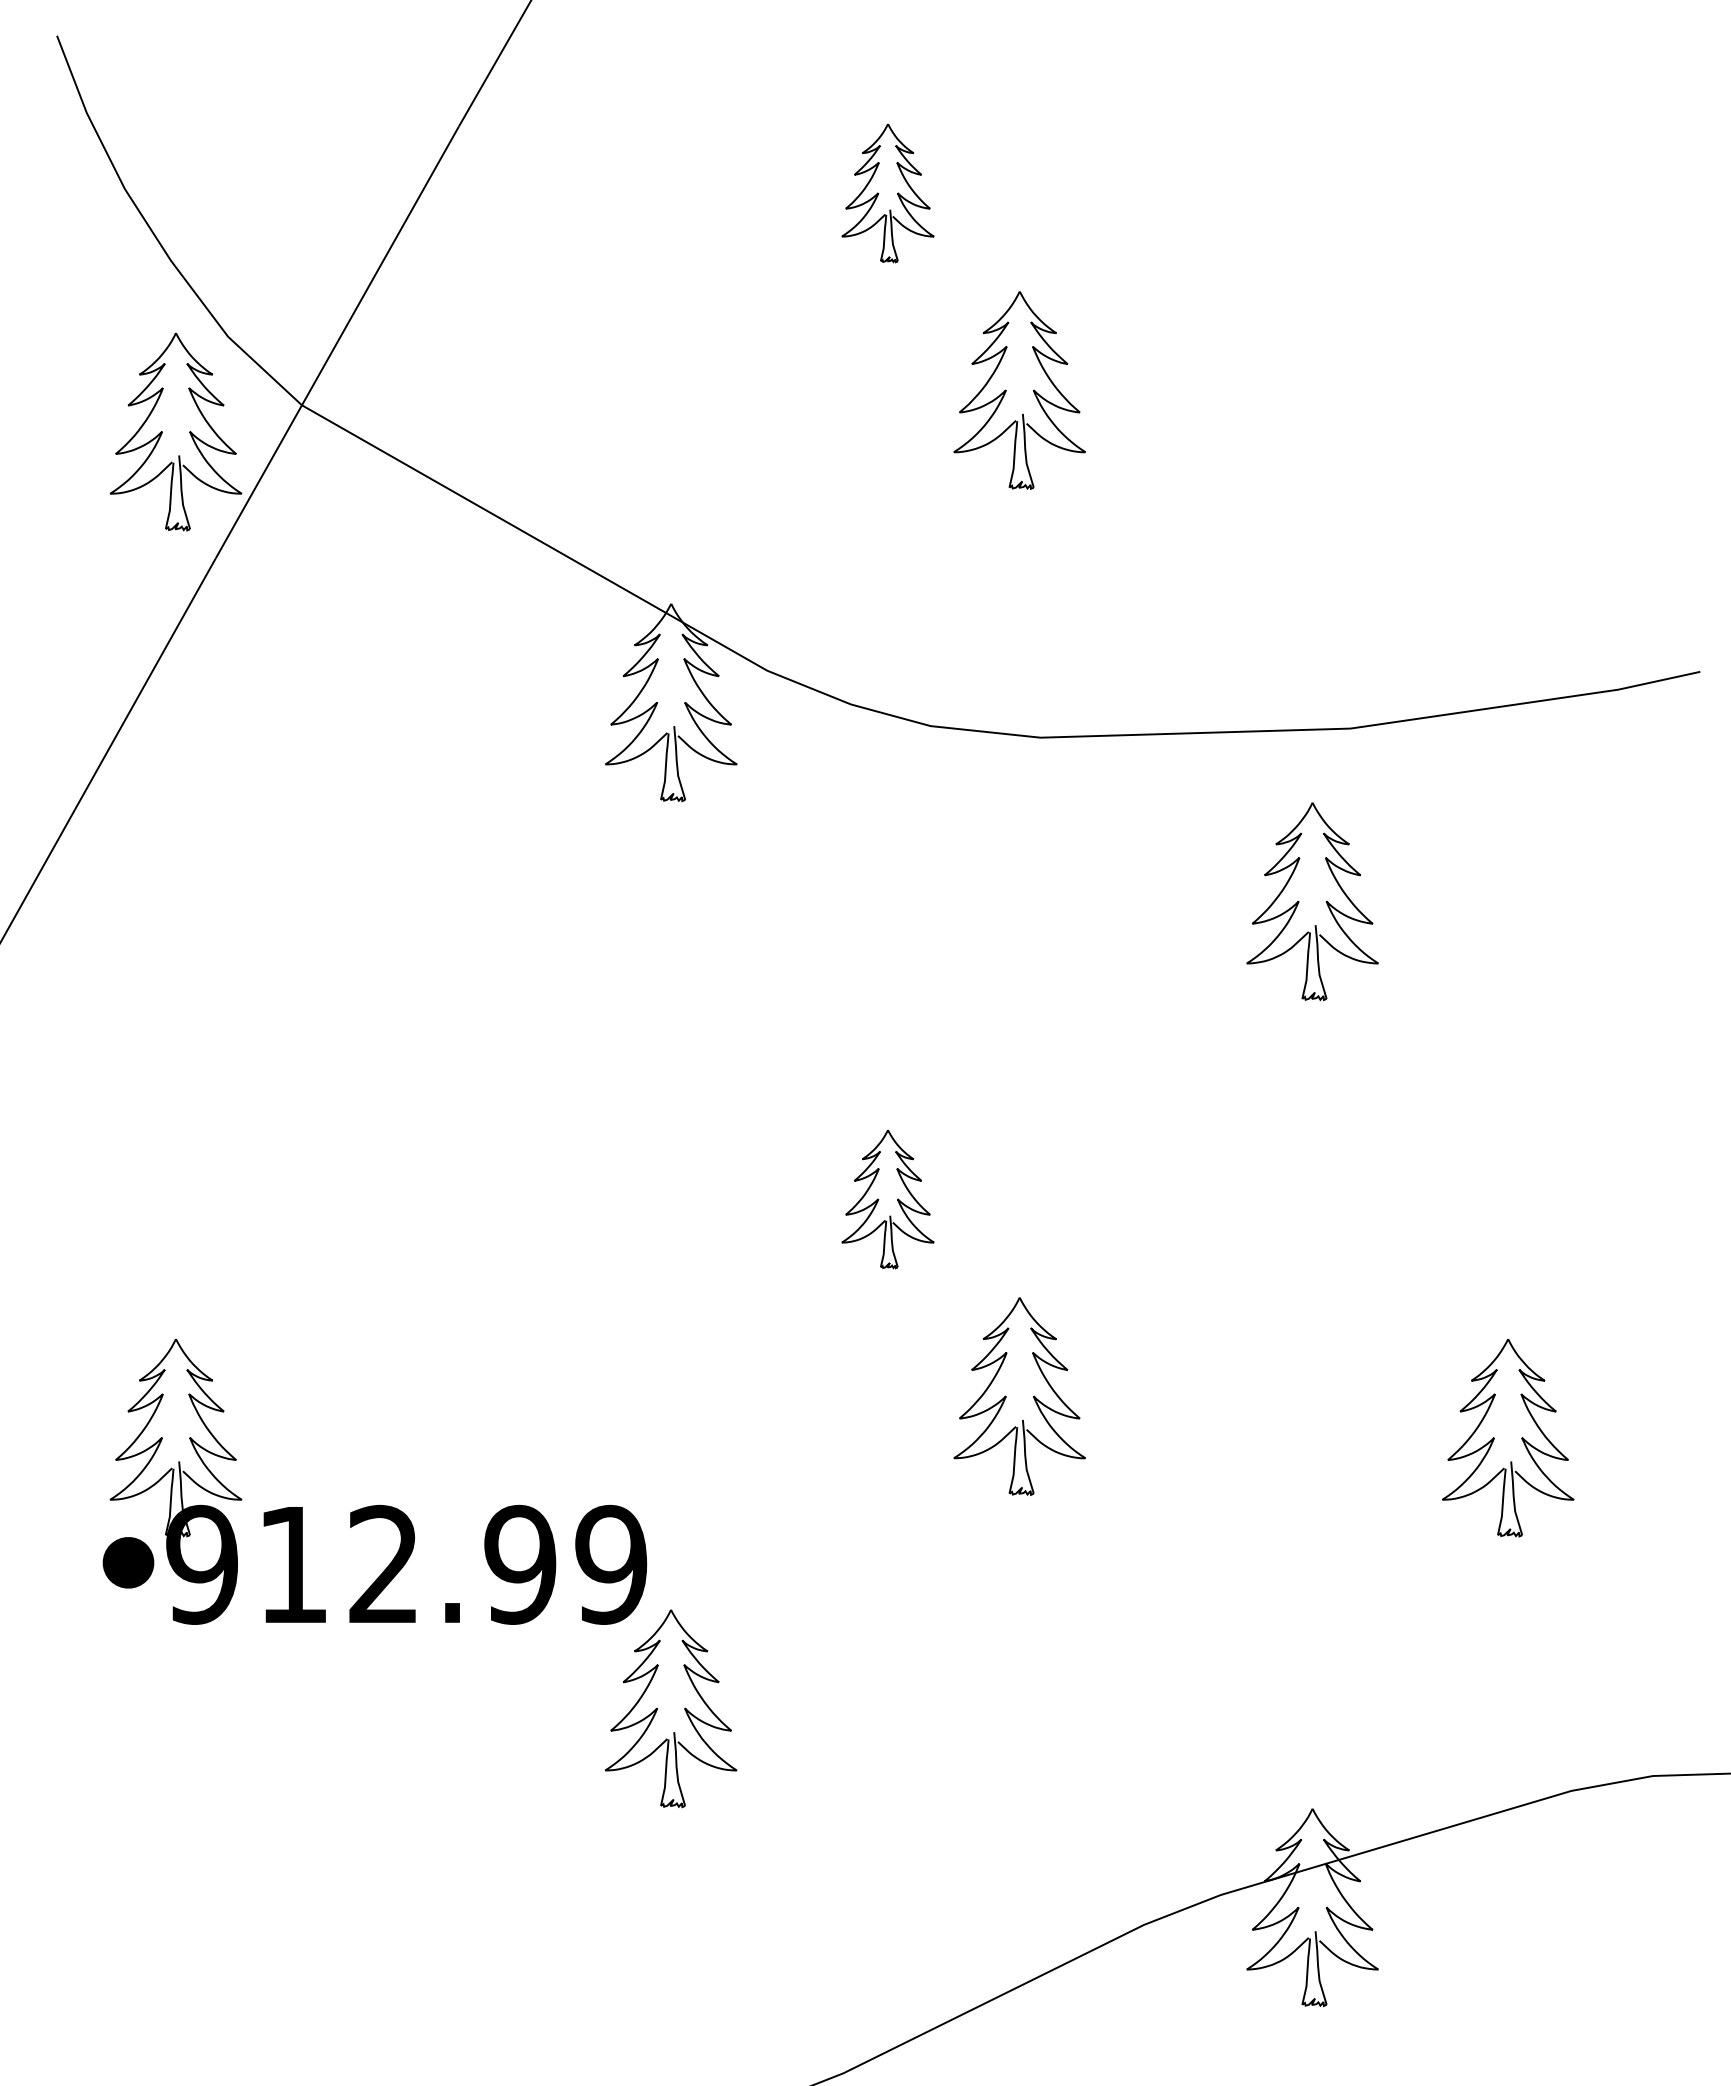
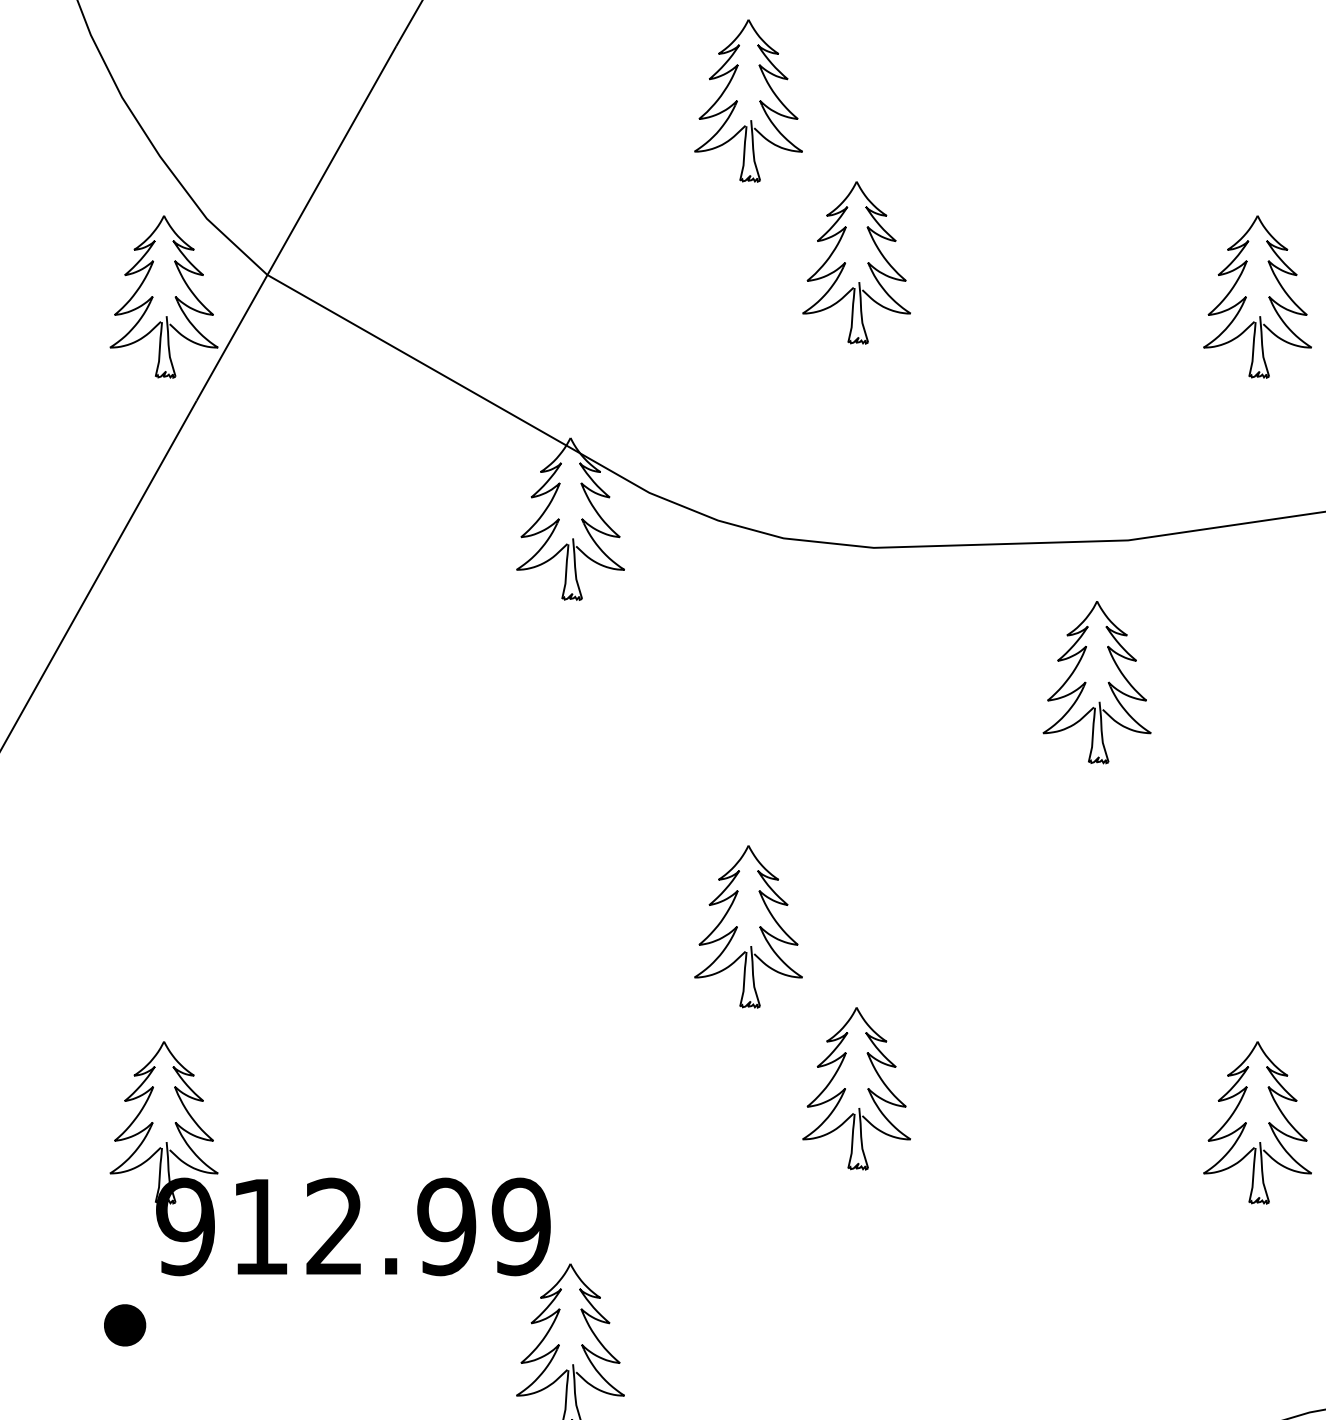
part: (887, 193) -> (748, 101), size x1.43
part: (1521, 431) -> (1268, 296), added
part: (887, 1199) -> (748, 926), size x1.43
part: (128, 1562) -> (125, 1325), moved

